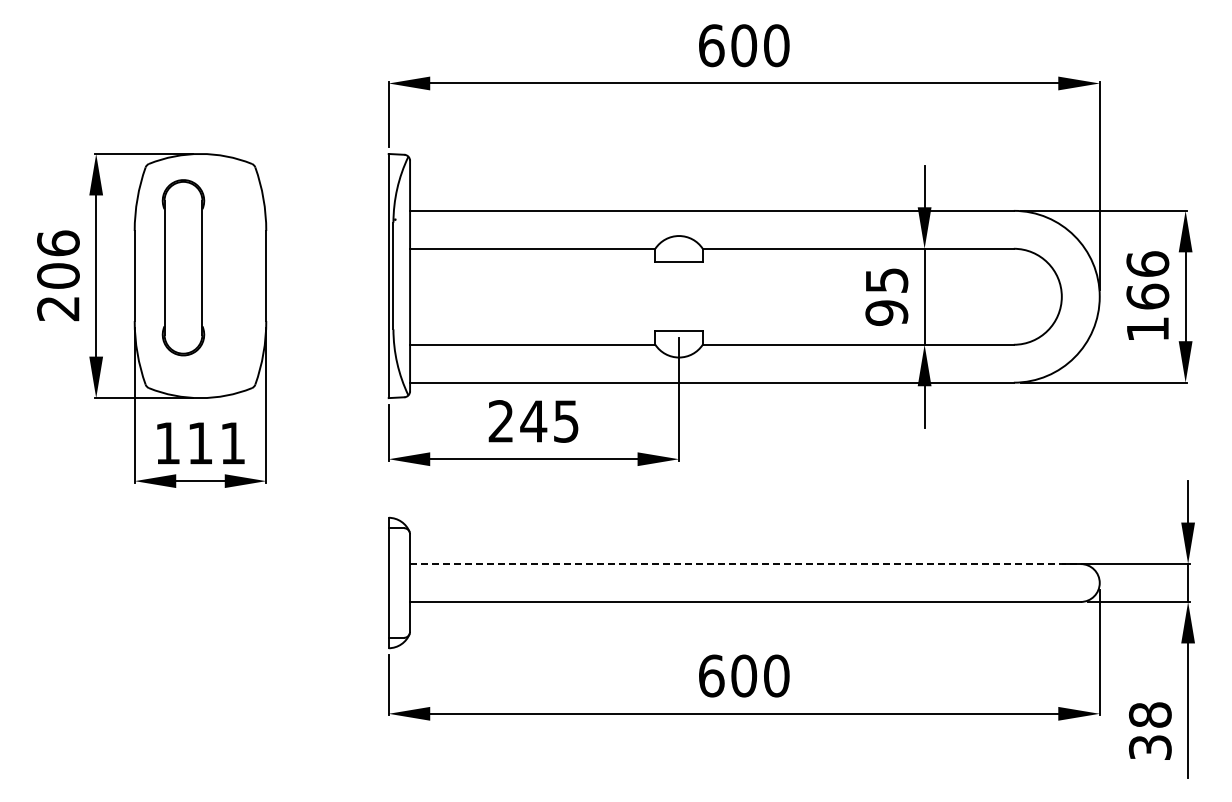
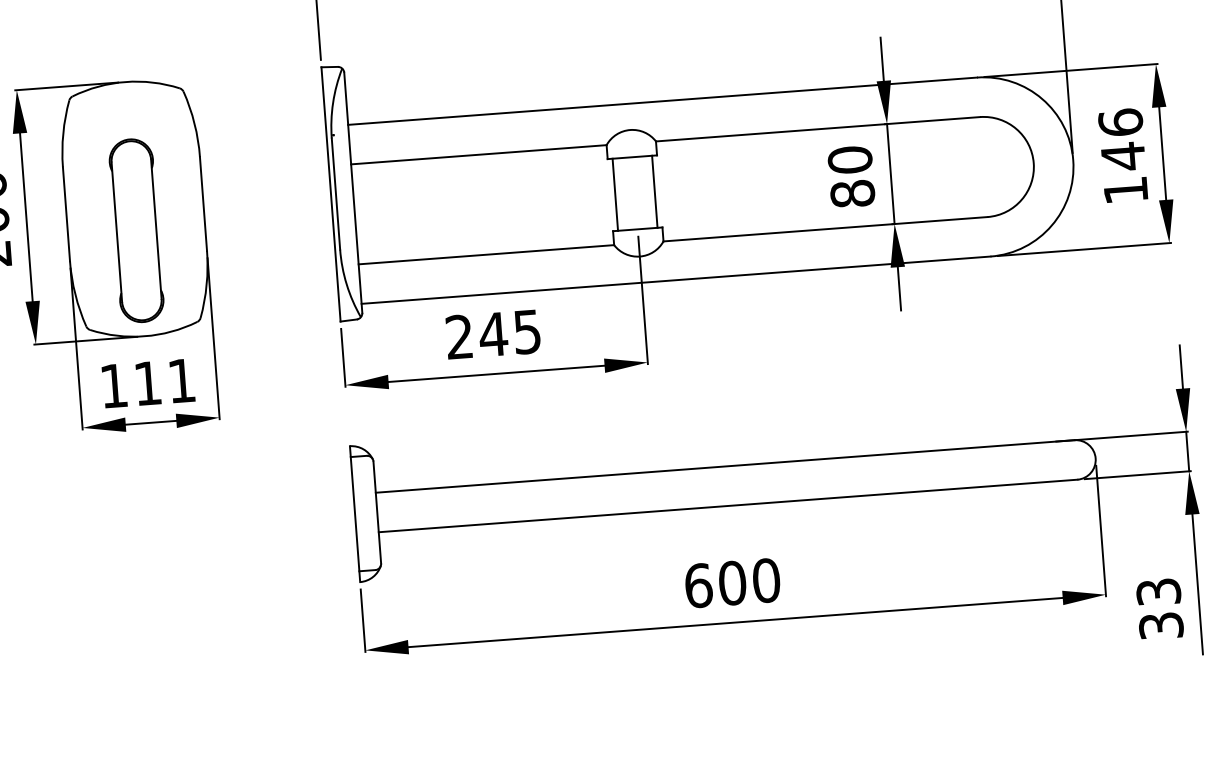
part: (183, 267) -> (136, 230), moved
line: (660, 296) -> (615, 194), added
line: (698, 296) -> (655, 191), added
text: (886, 296) -> (851, 176), 95 -> 80
text: (1147, 296) -> (1122, 156), 166 -> 146
line: (745, 564) -> (725, 466), dashed -> solid
text: (1150, 714) -> (1158, 591), 38 -> 33

